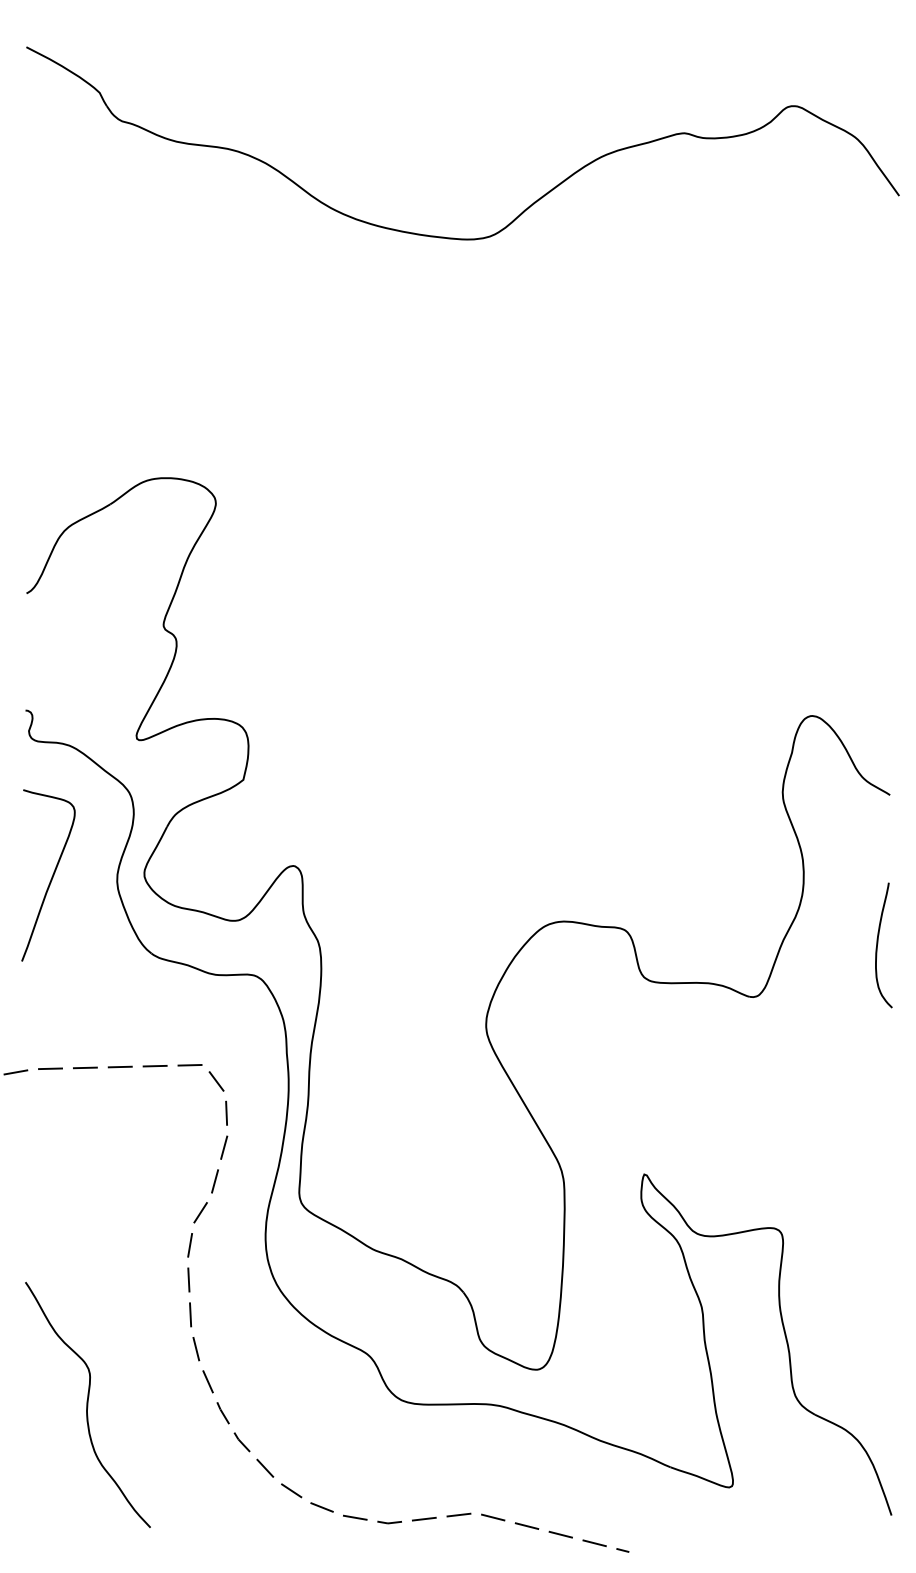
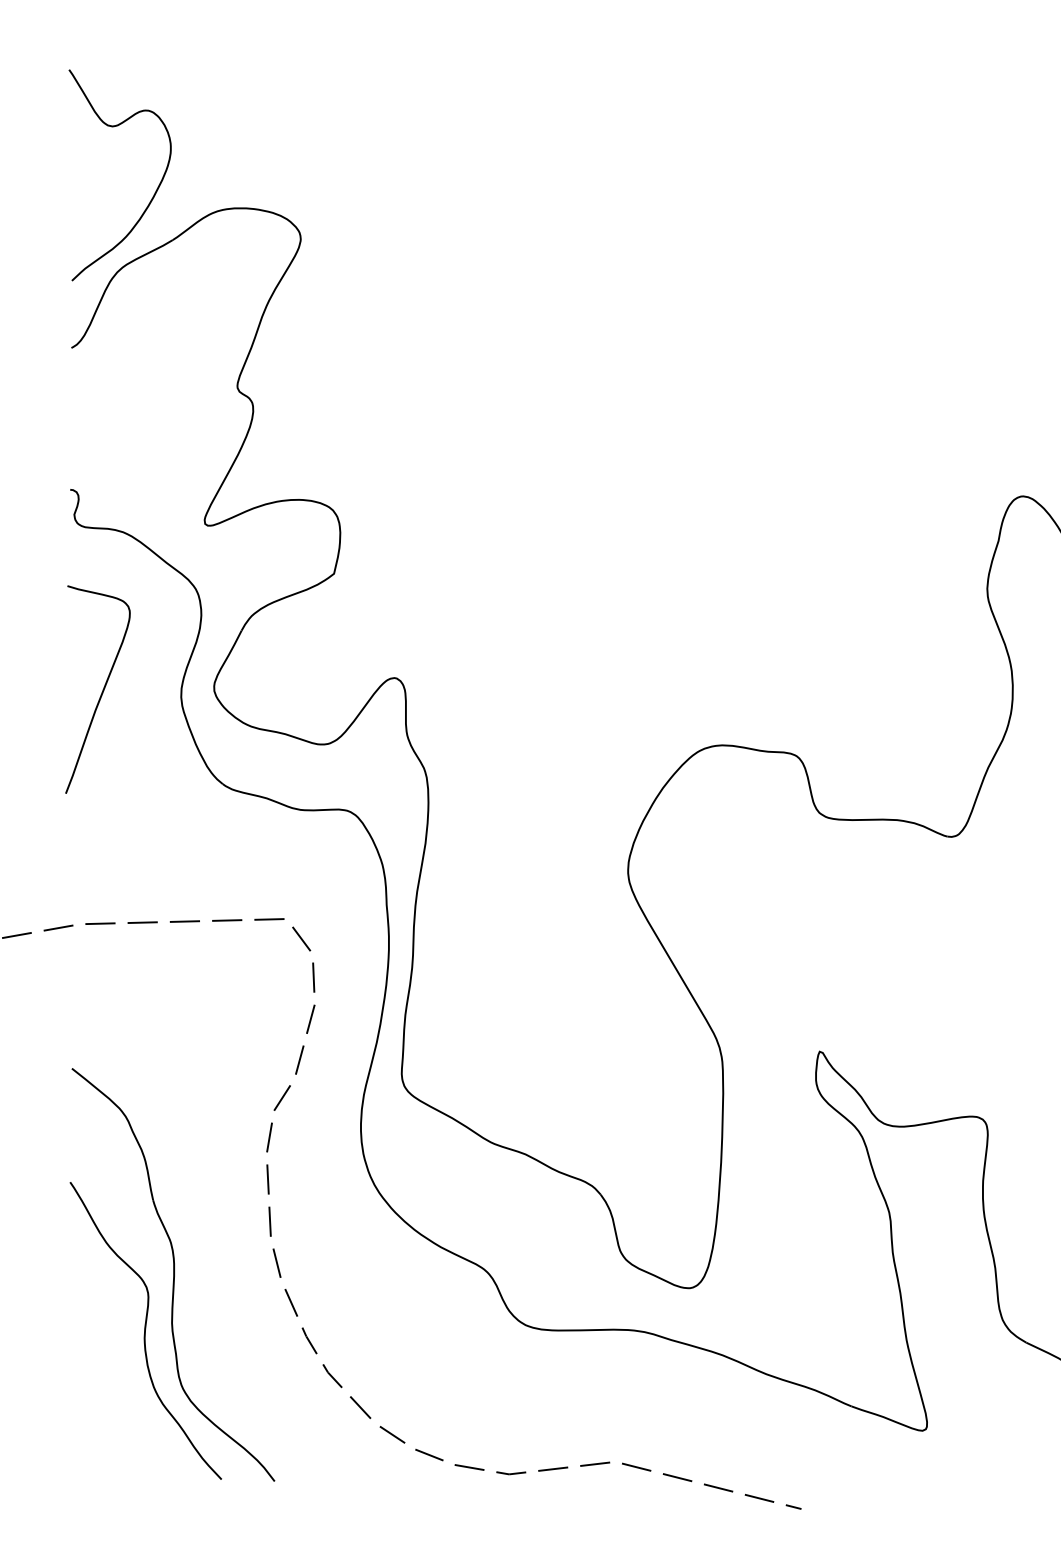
curve: (95, 464) -> (154, 191), added
part: (110, 1358) -> (173, 1274), added

